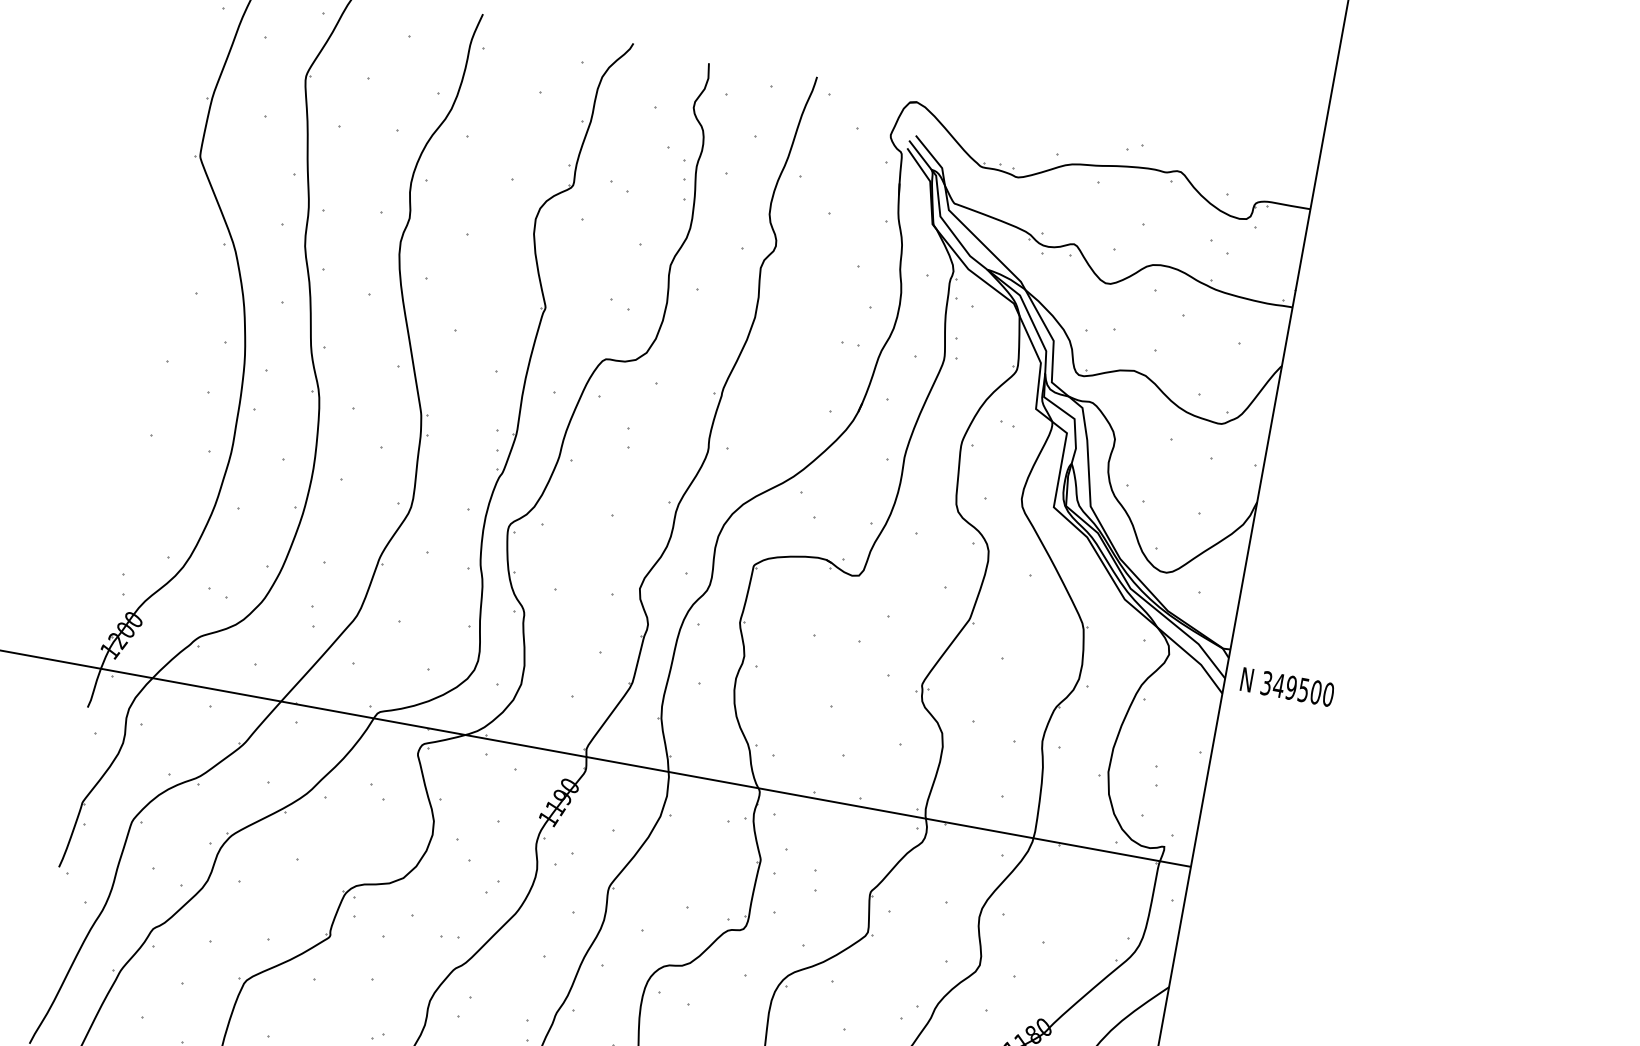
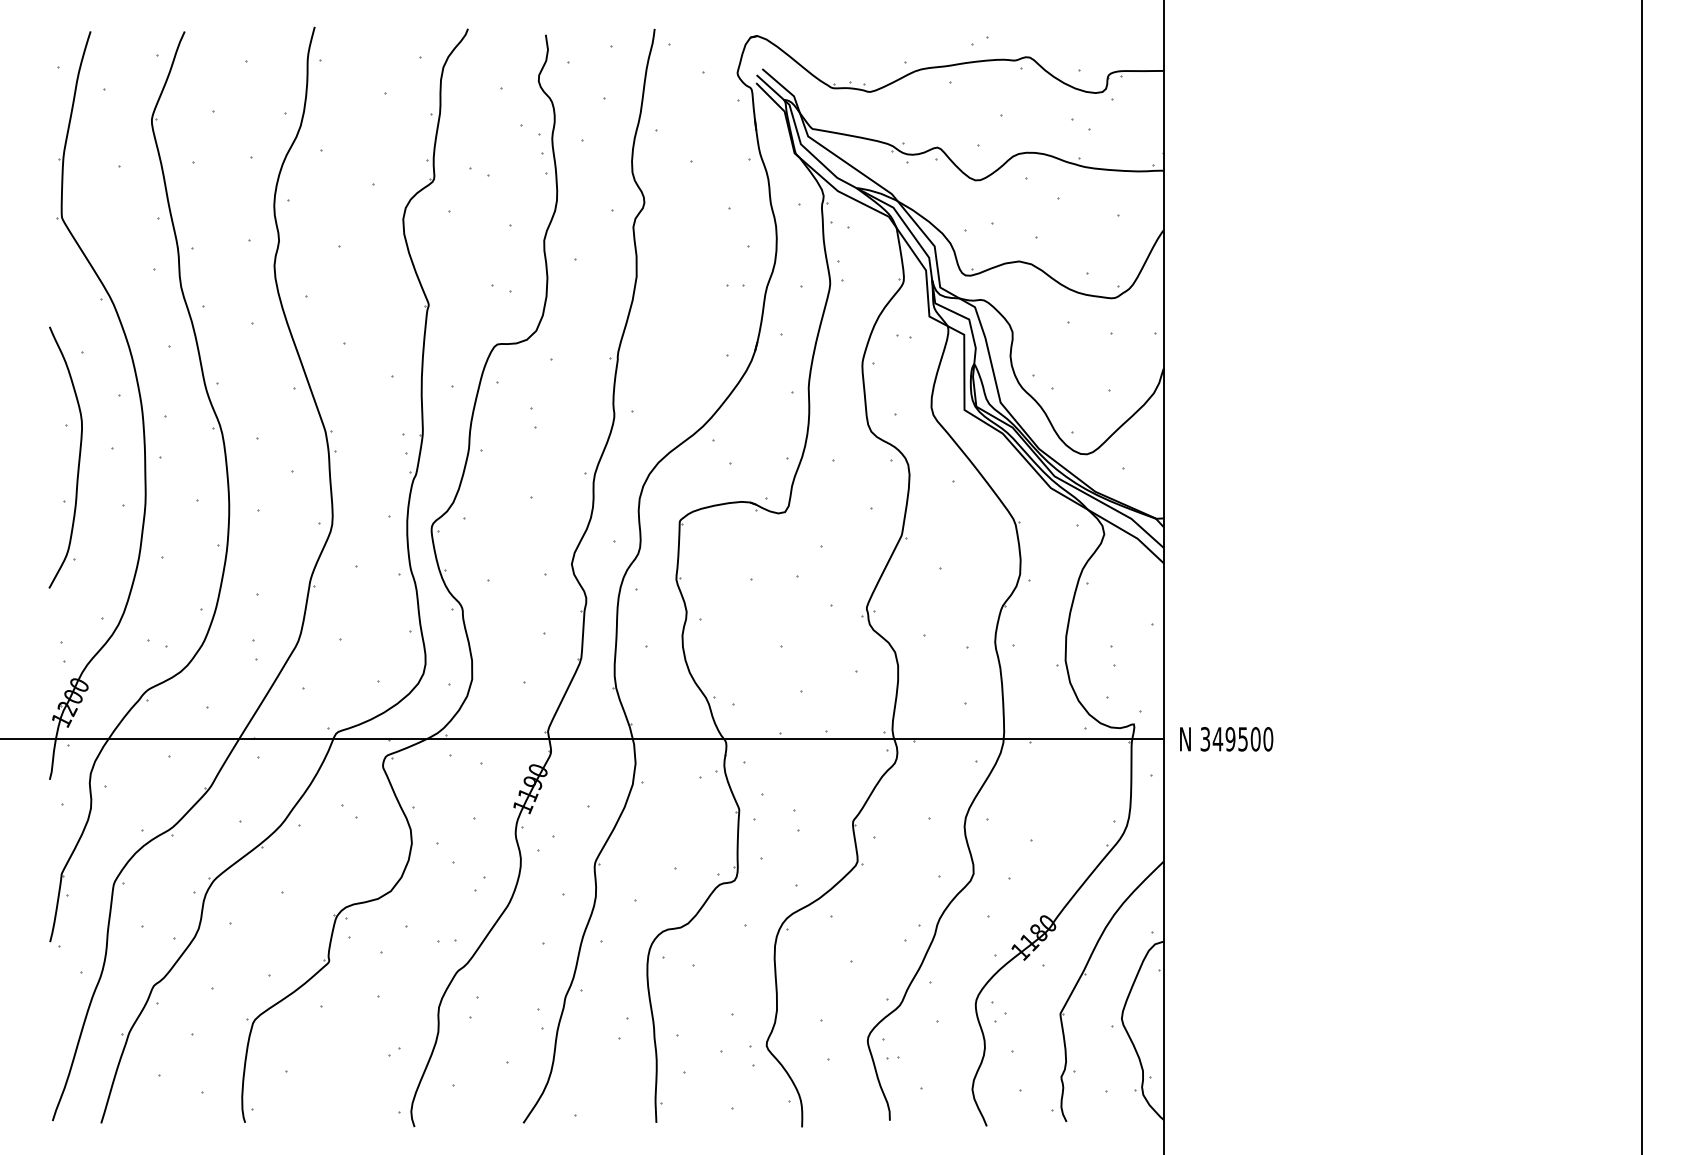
part: (173, 395) -> (78, 457), added
text: (1287, 687) -> (1226, 739), moved

